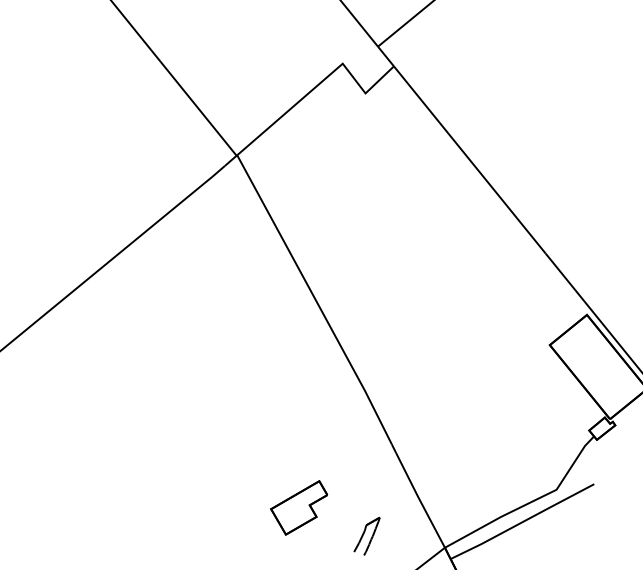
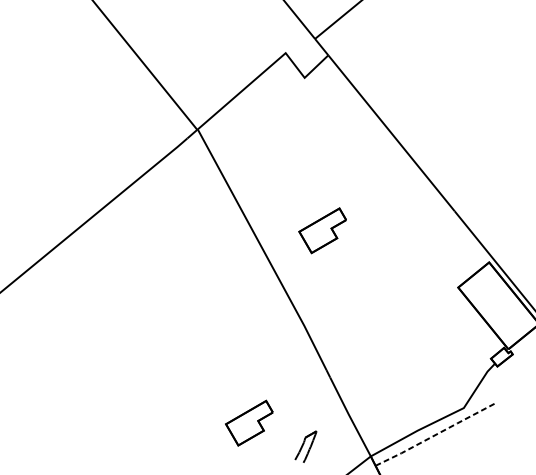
part: (387, 276) -> (322, 230), added
line: (523, 521) -> (436, 434), solid -> dashed

